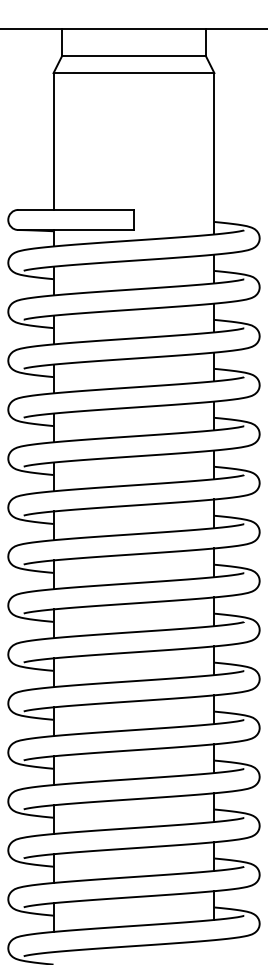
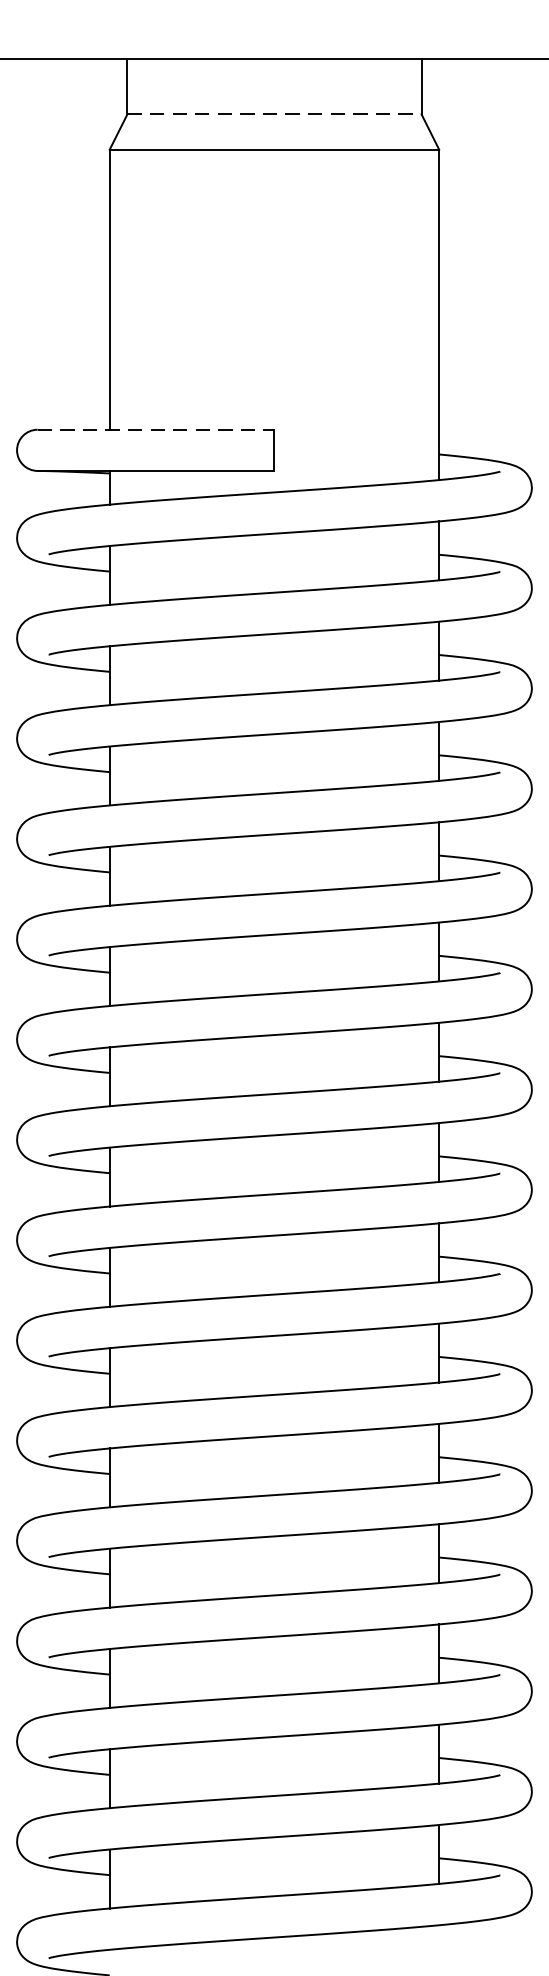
line: (133, 55) -> (273, 113), solid -> dashed
line: (76, 209) -> (156, 428), solid -> dashed

